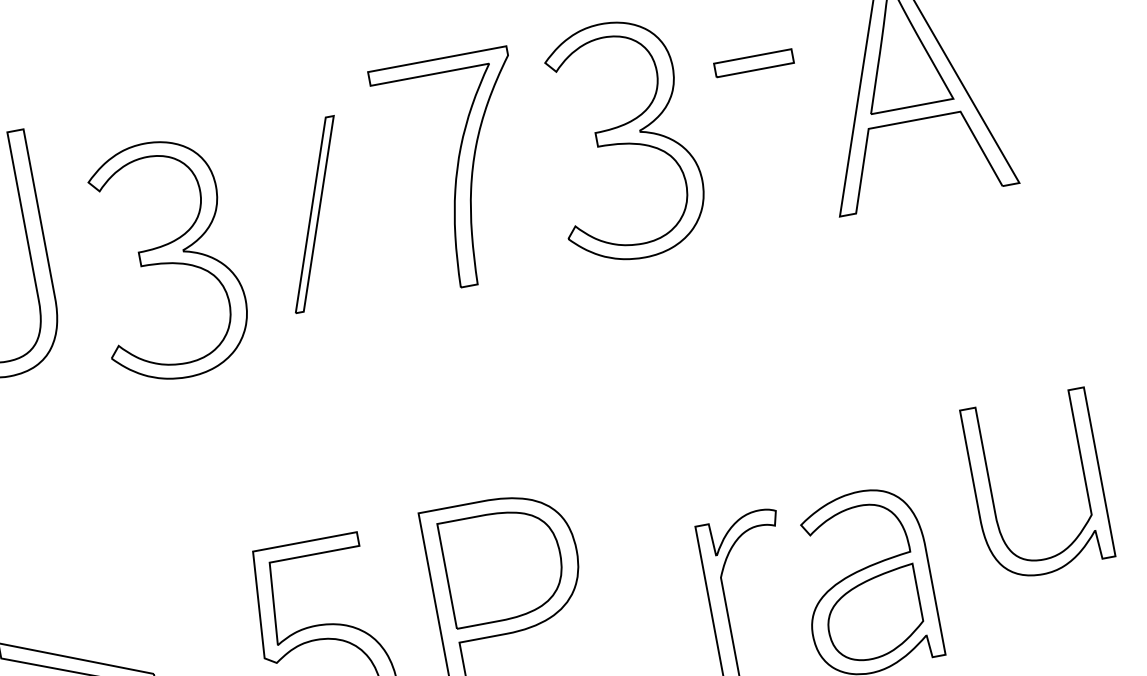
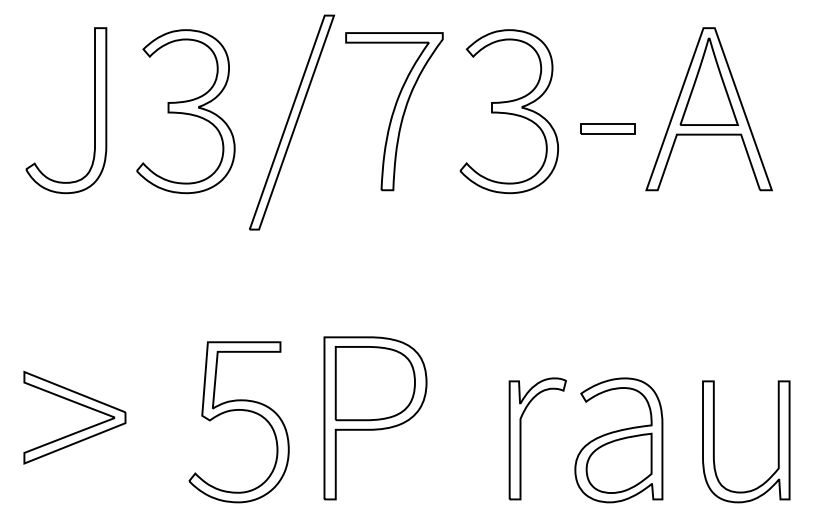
part: (753, 62) -> (607, 128), moved
part: (315, 214) -> (292, 122), size x1.67
part: (165, 260) -> (185, 111), moved
part: (1082, 476) -> (777, 441), moved

